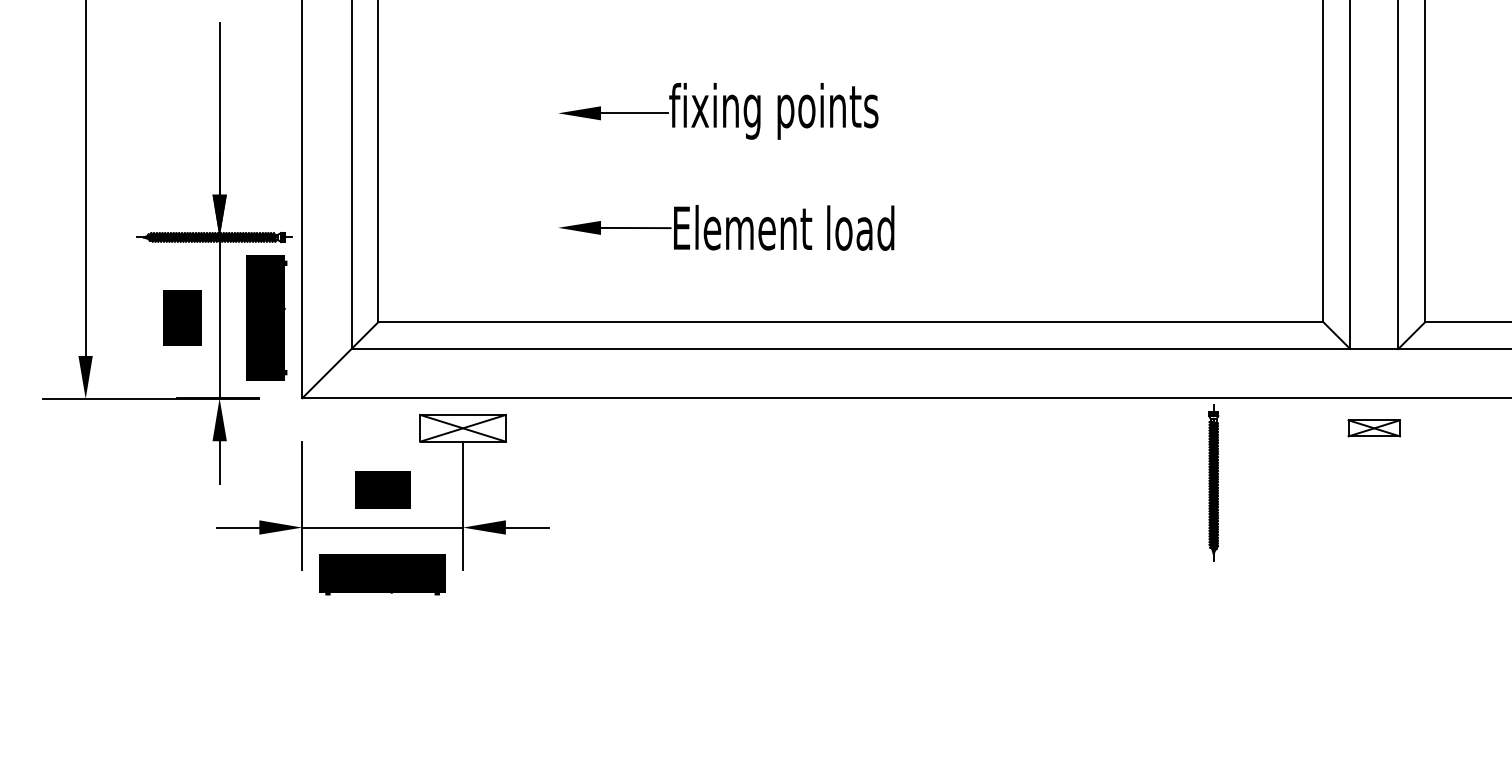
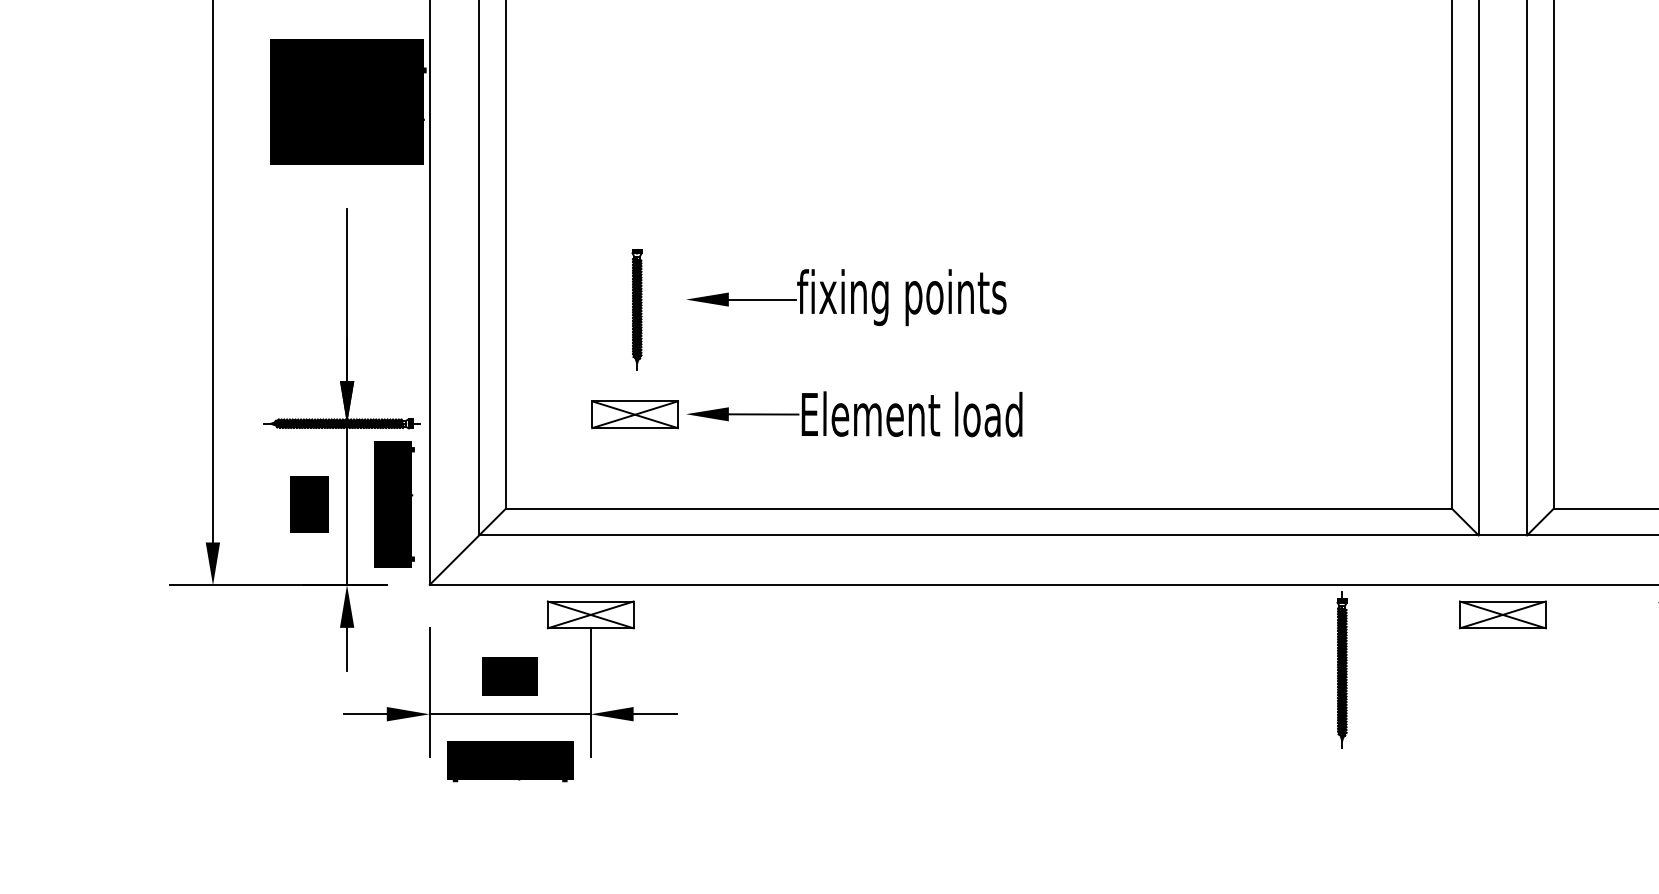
part: (508, 123) -> (636, 309), added
part: (506, 228) -> (634, 414), added
part: (1373, 427) -> (1502, 614), size x1.67

